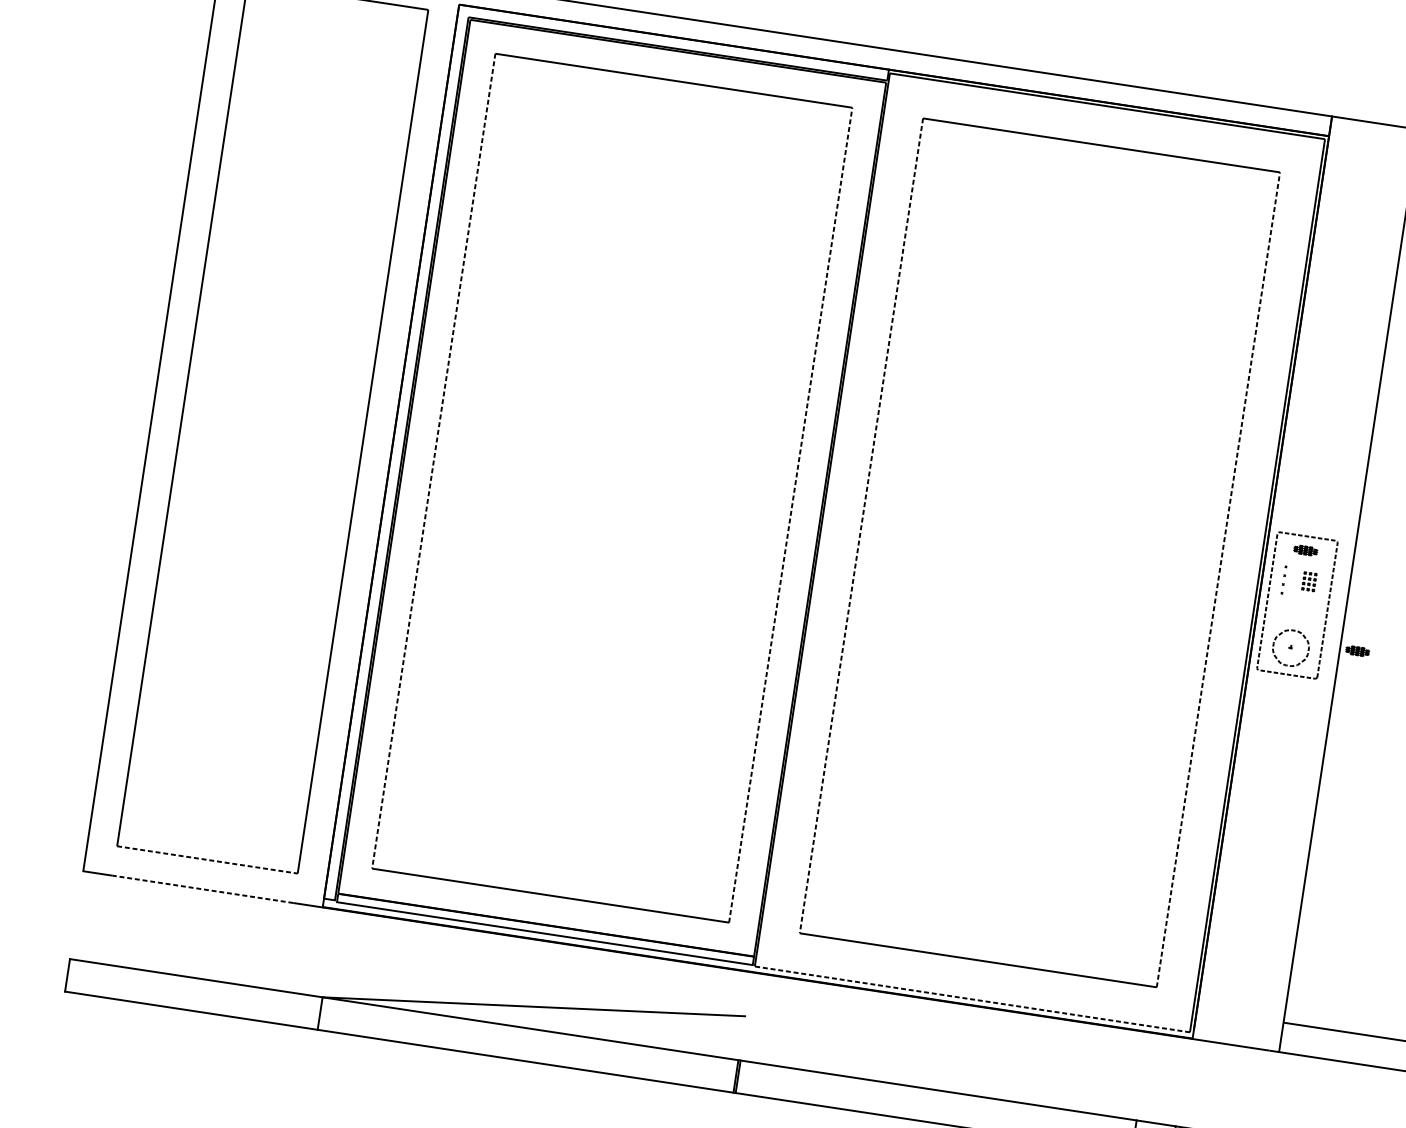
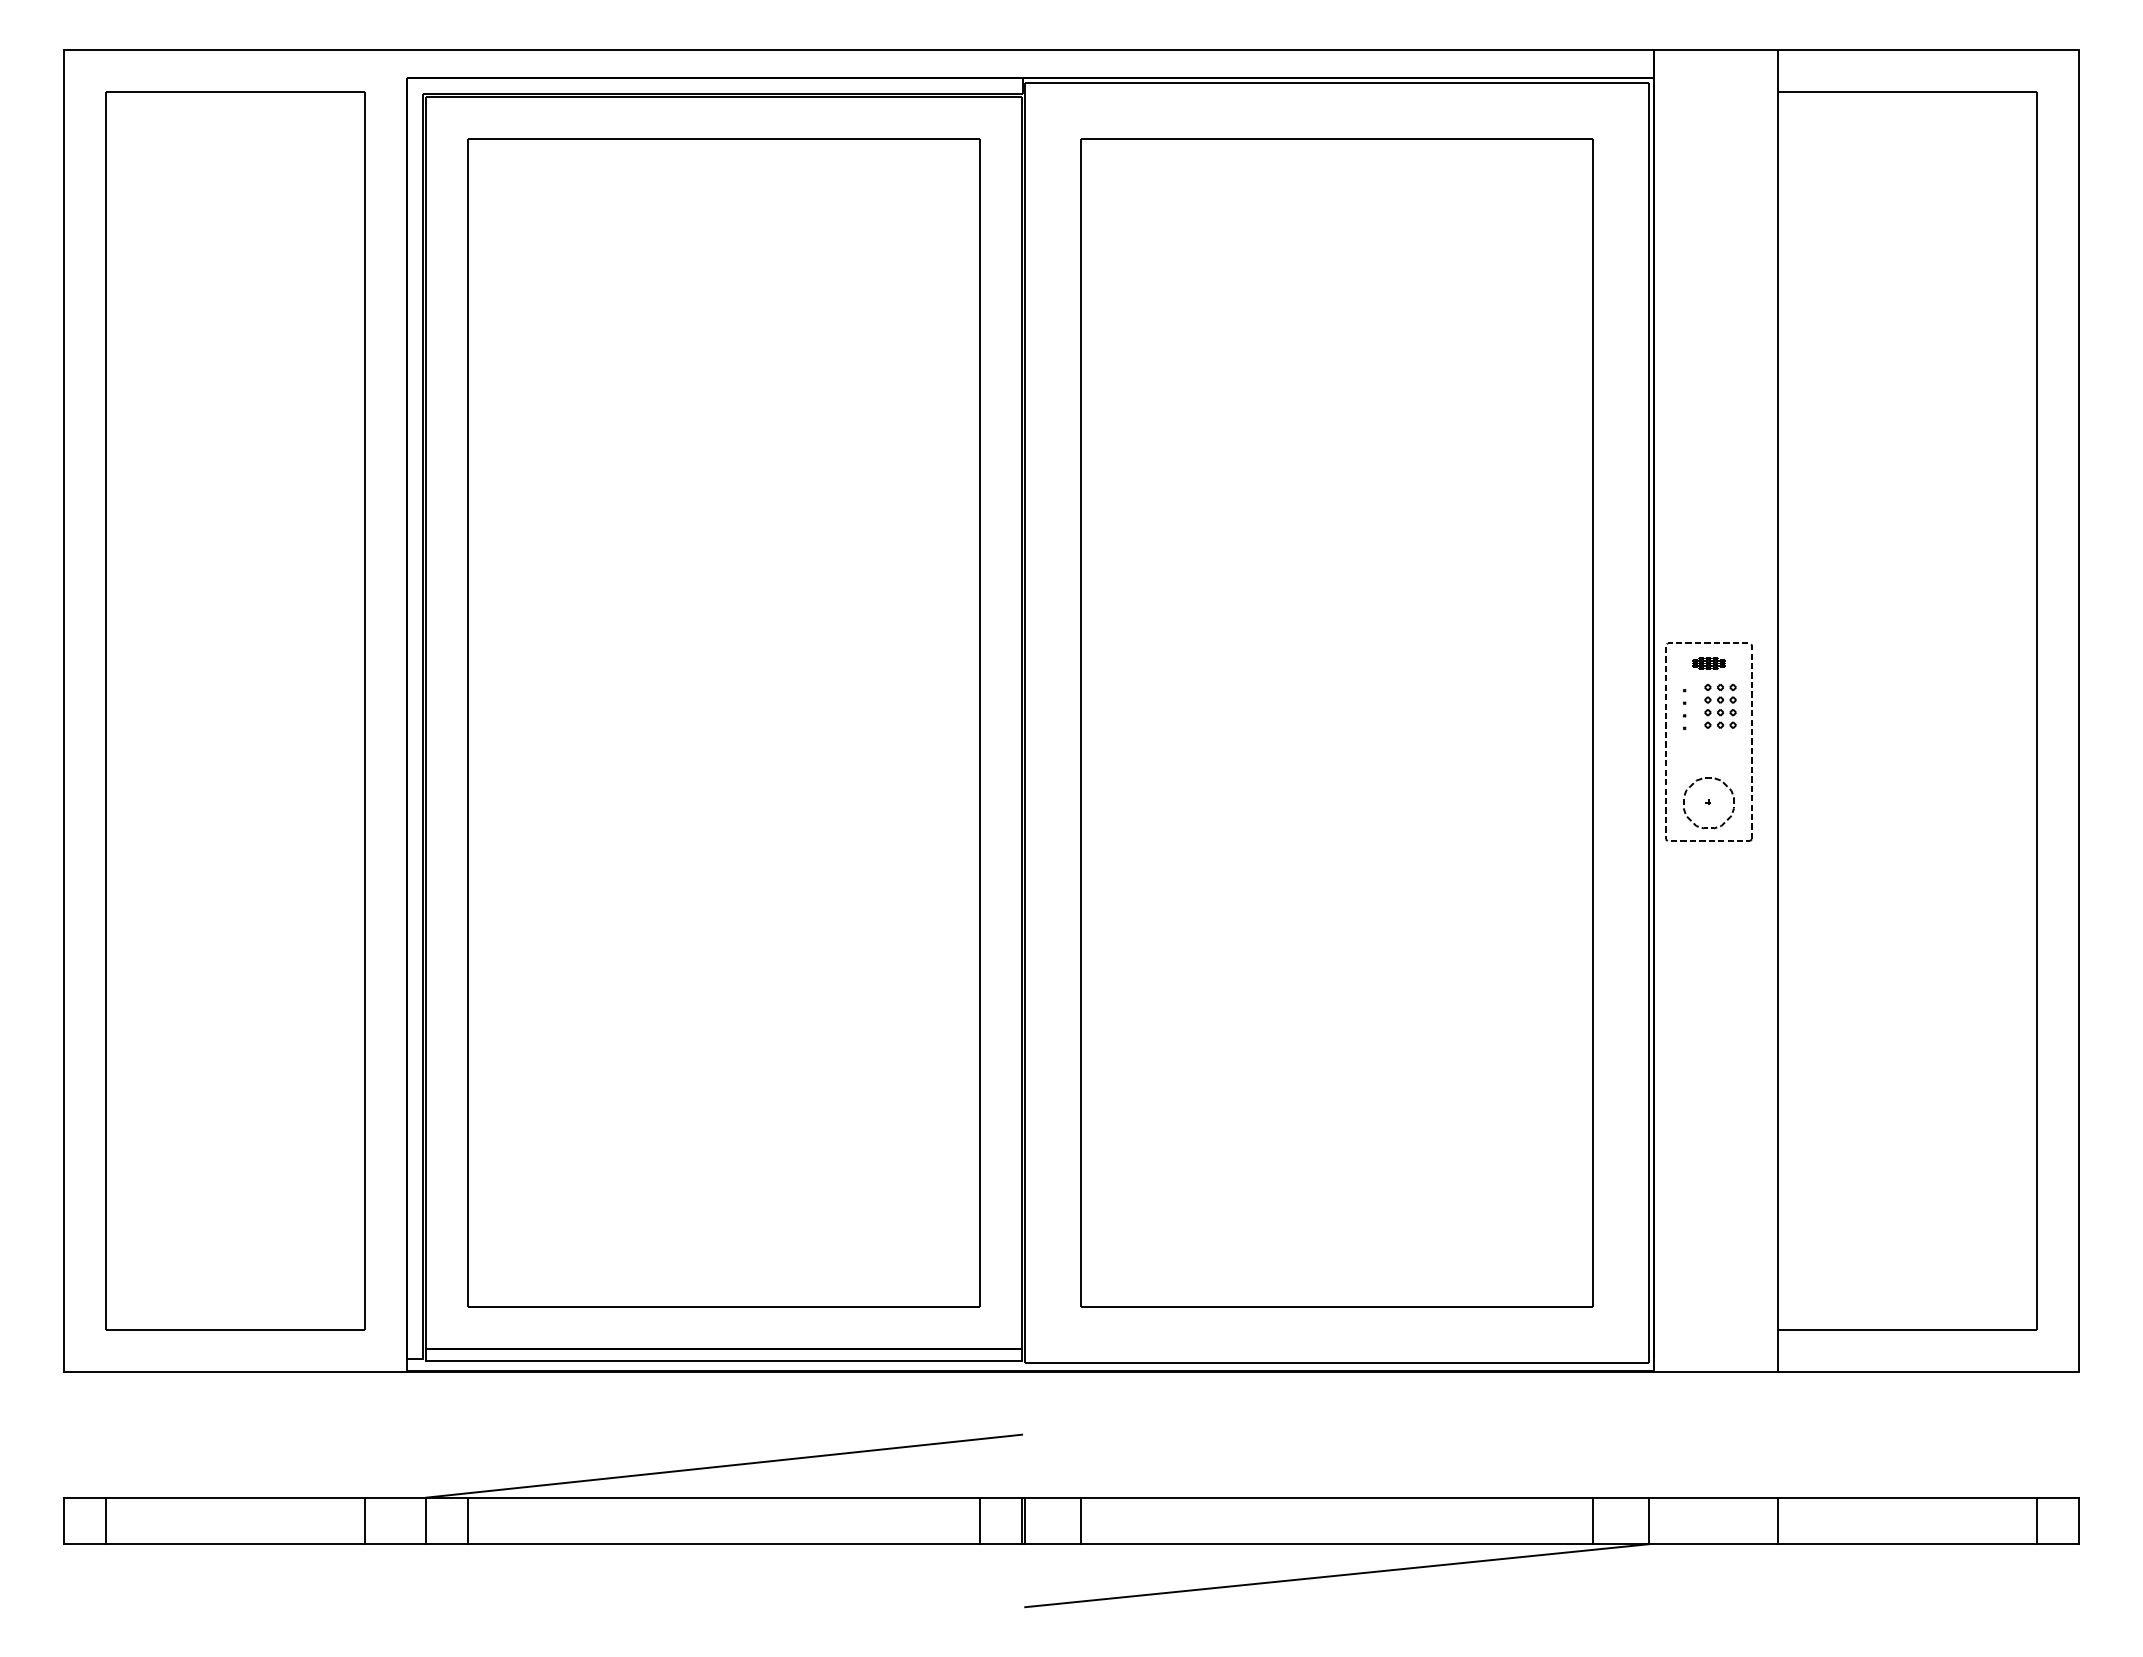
line: (433, 461) -> (468, 723), dashed -> solid
line: (790, 515) -> (979, 723), dashed -> solid
line: (861, 526) -> (1081, 723), dashed -> solid
line: (1218, 580) -> (1592, 723), dashed -> solid
part: (1309, 581) -> (1720, 706), size x1.67
part: (1357, 651) -> (1802, 793), removed
line: (207, 859) -> (236, 1329), dashed -> solid
line: (202, 889) -> (235, 1371), dashed -> solid
line: (97, 979) -> (106, 1520), added
line: (972, 999) -> (1336, 1362), dashed -> solid
line: (277, 1006) -> (365, 1520), added
line: (349, 1017) -> (468, 1520), added
line: (706, 1071) -> (979, 1520), added
line: (777, 1082) -> (1081, 1520), added

